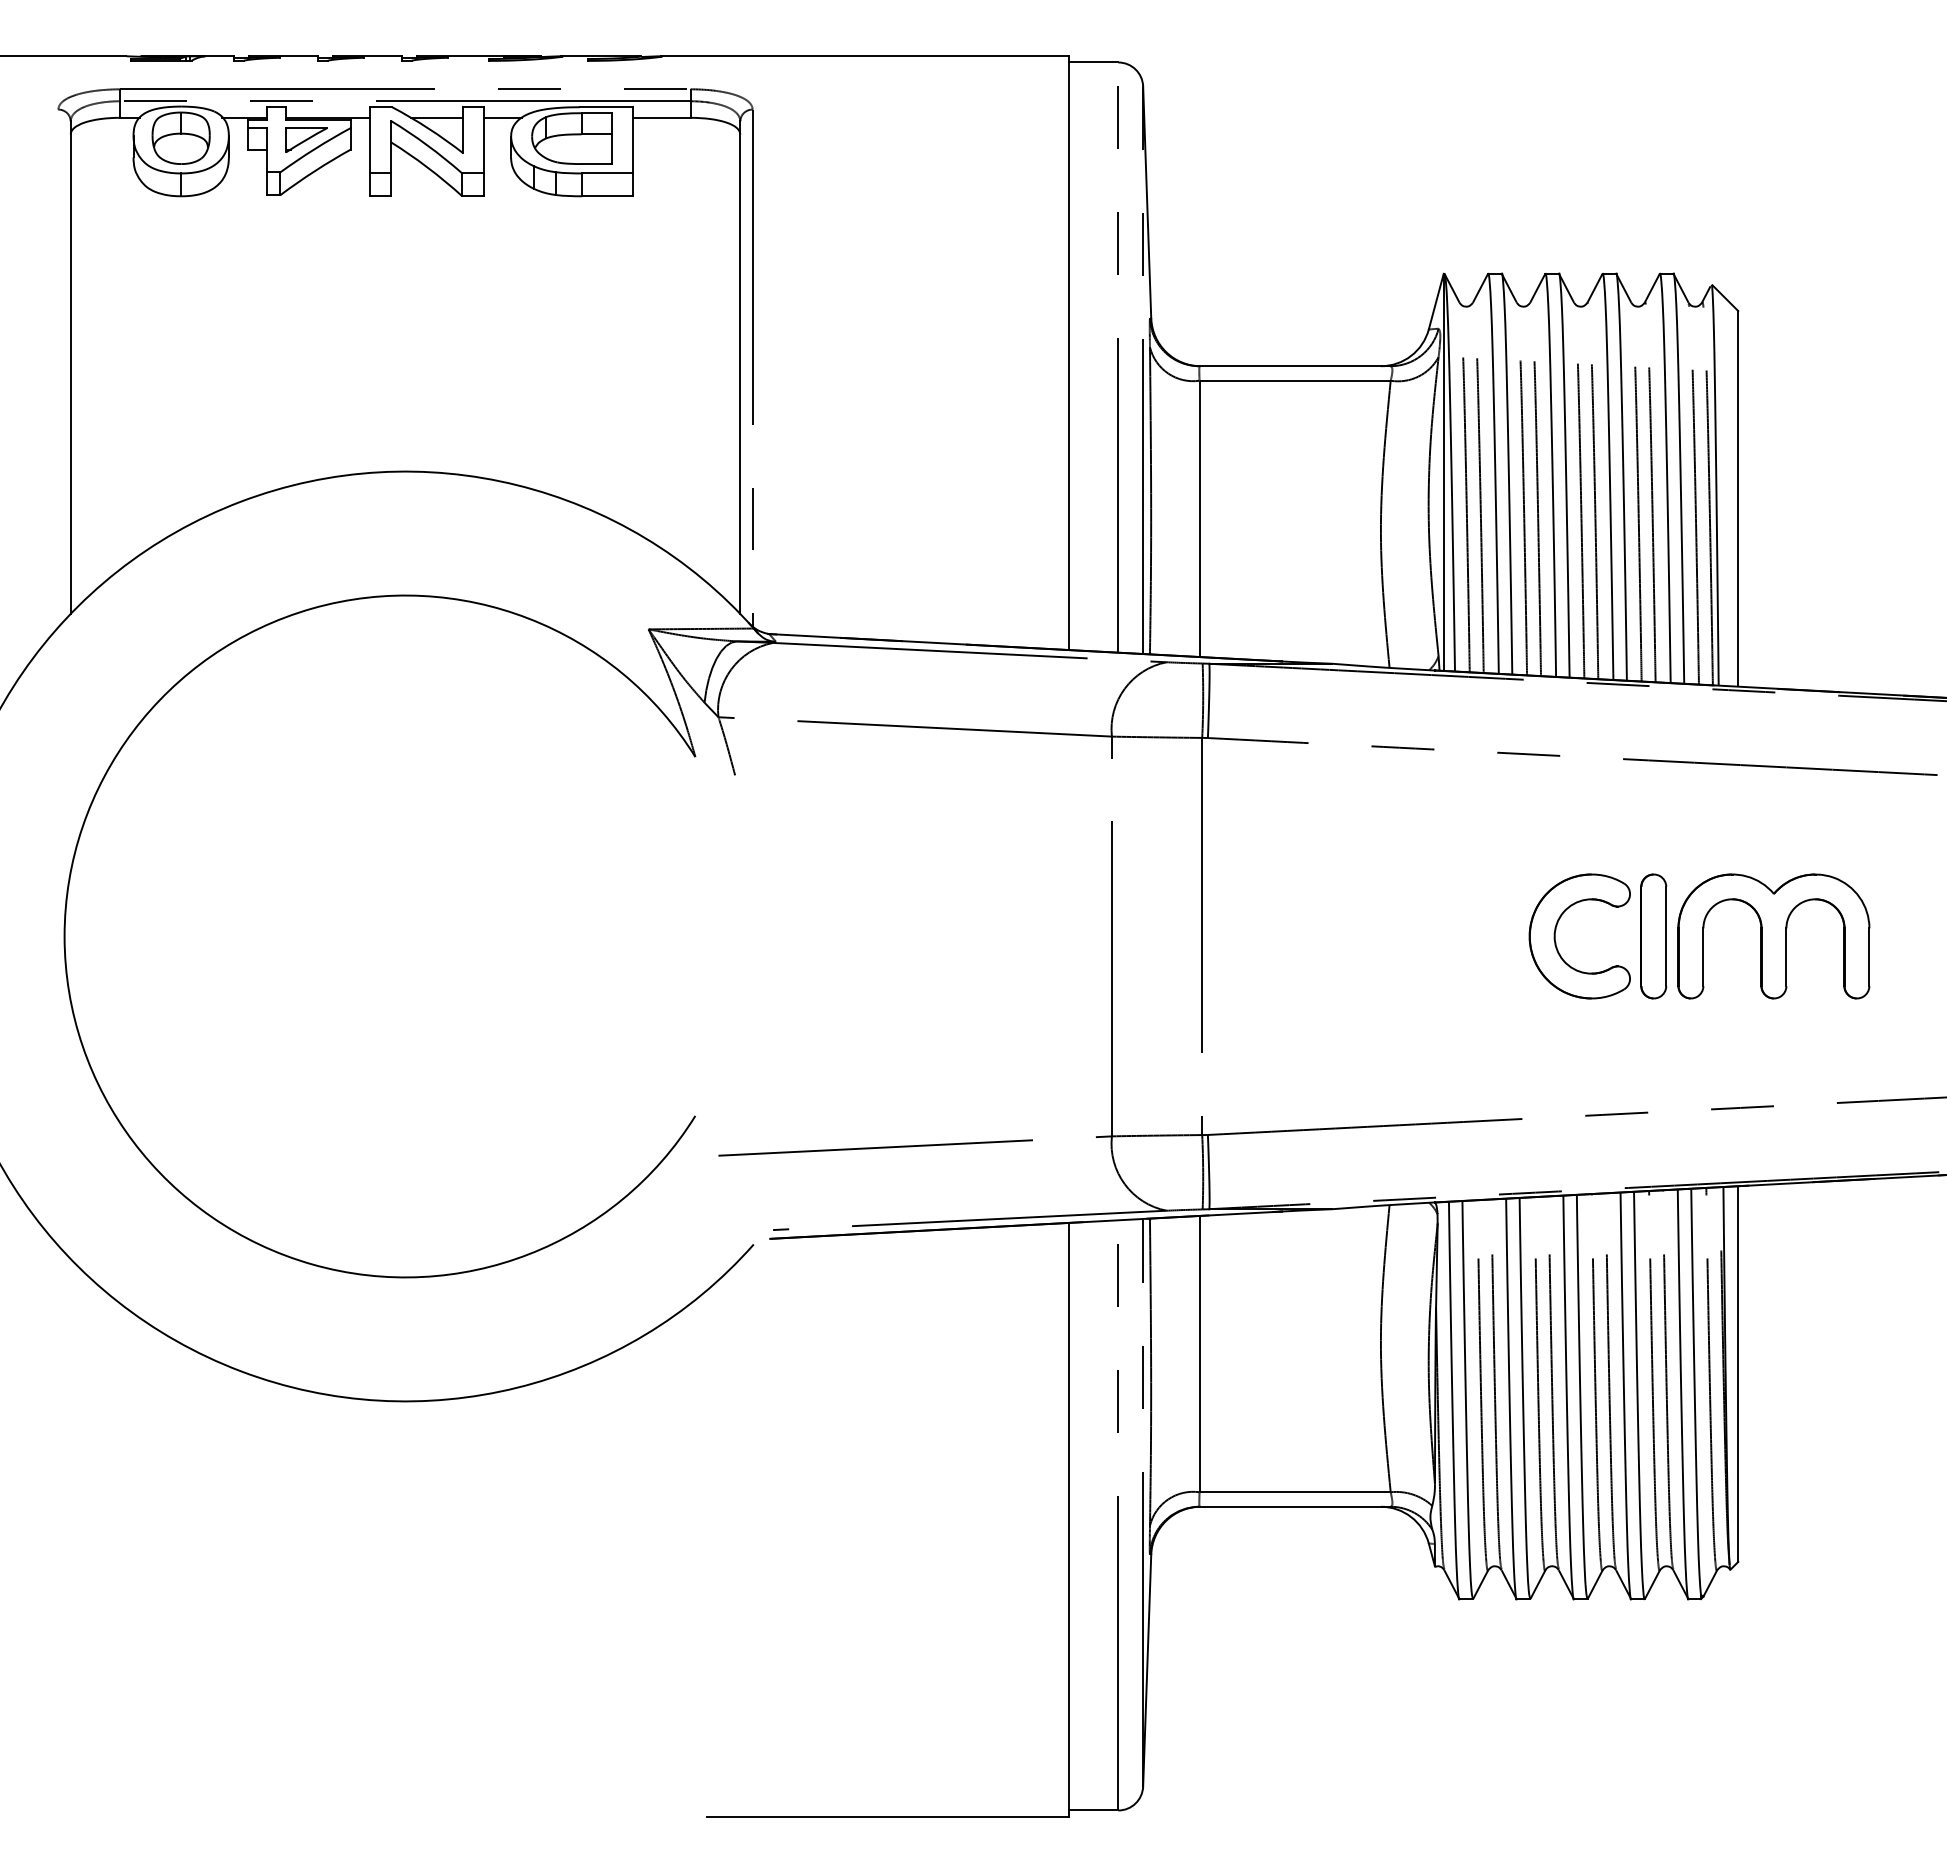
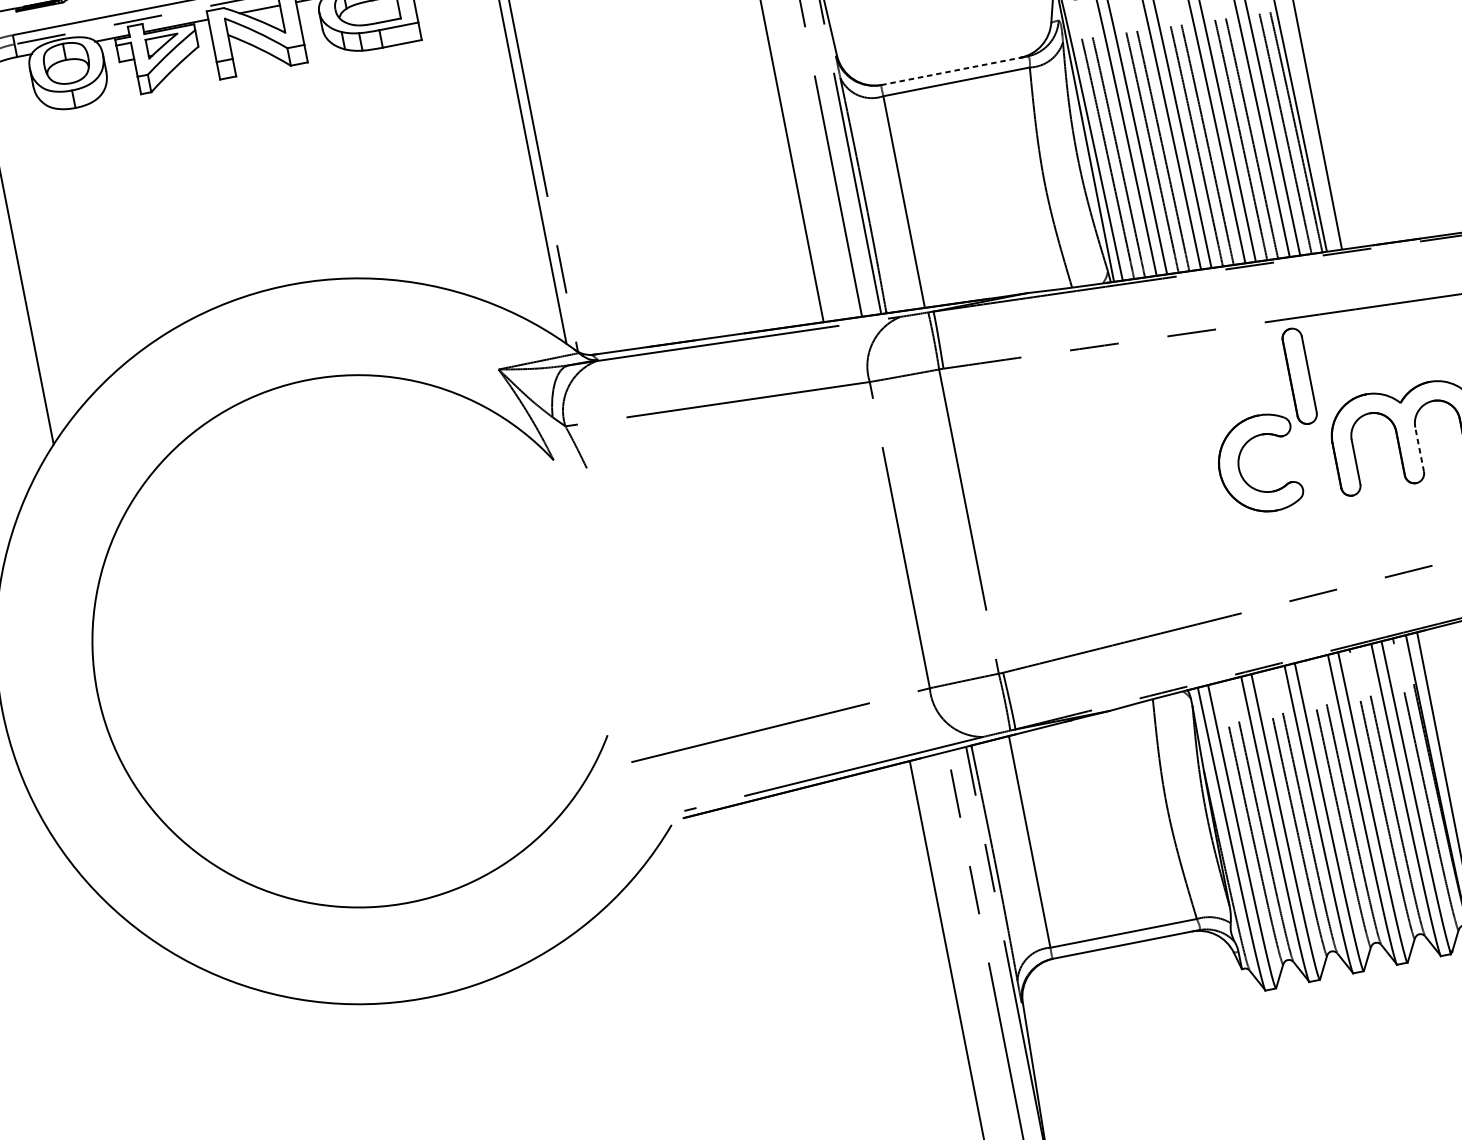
line: (1295, 366) -> (954, 70), solid -> dashed
part: (1653, 936) -> (1299, 376), moved
line: (1786, 957) -> (1419, 449), solid -> dashed

